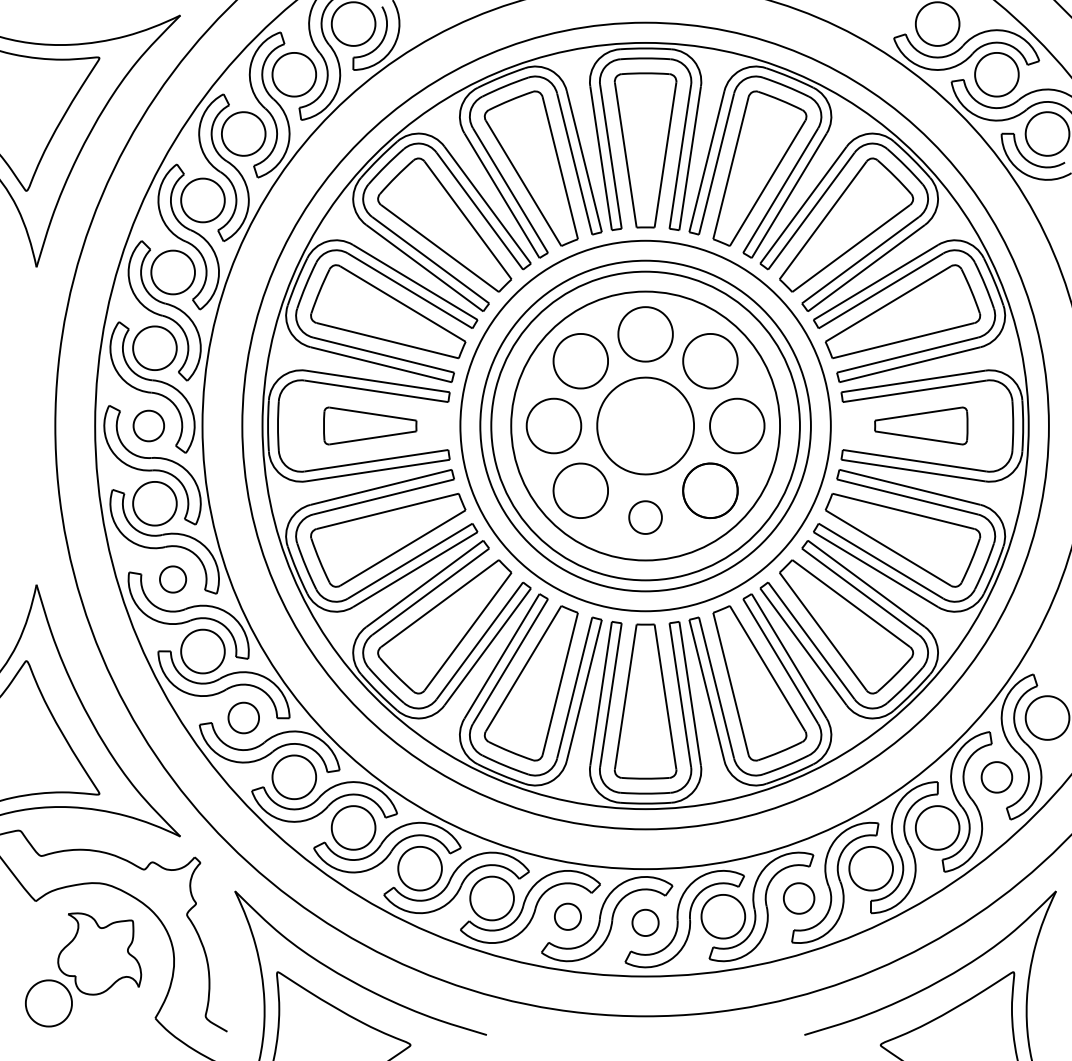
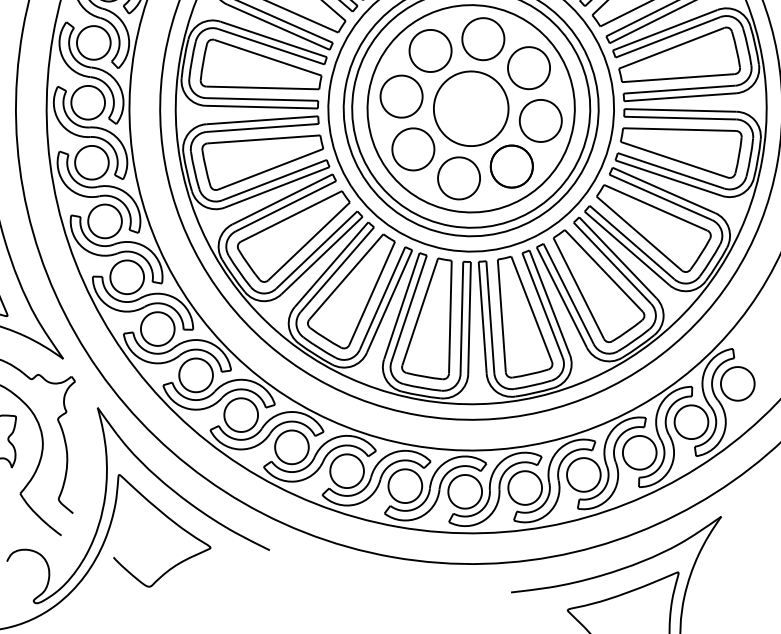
part: (148, 425) -> (93, 42), size x1.43
part: (370, 425) -> (262, 71), size x1.67
part: (921, 425) -> (680, 144), size x1.67
part: (645, 517) -> (458, 178), size x1.67
part: (172, 579) -> (91, 162), size x1.67
part: (243, 717) -> (127, 276), size x1.43
part: (996, 777) -> (691, 422), size x1.43
part: (798, 898) -> (524, 487), size x1.43
part: (567, 916) -> (346, 471), size x1.67
part: (645, 922) -> (405, 485), size x1.67

